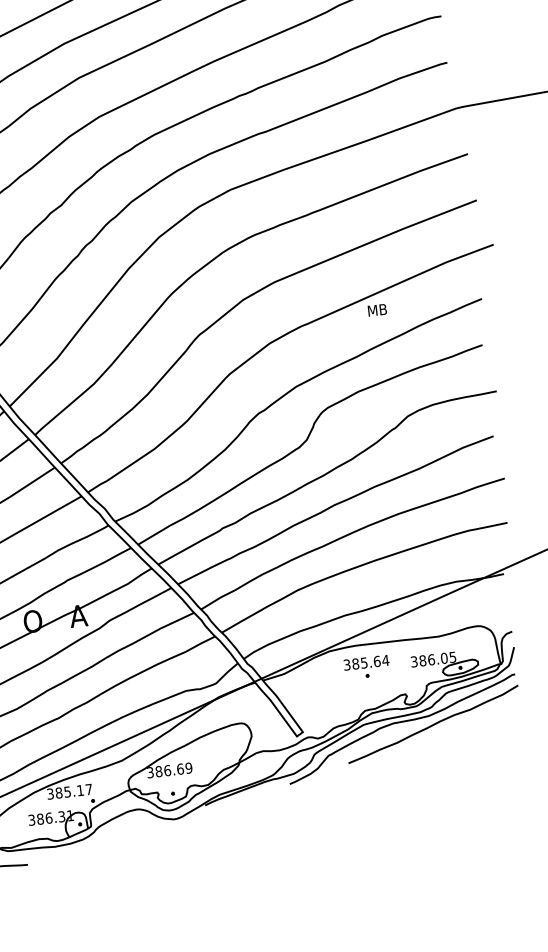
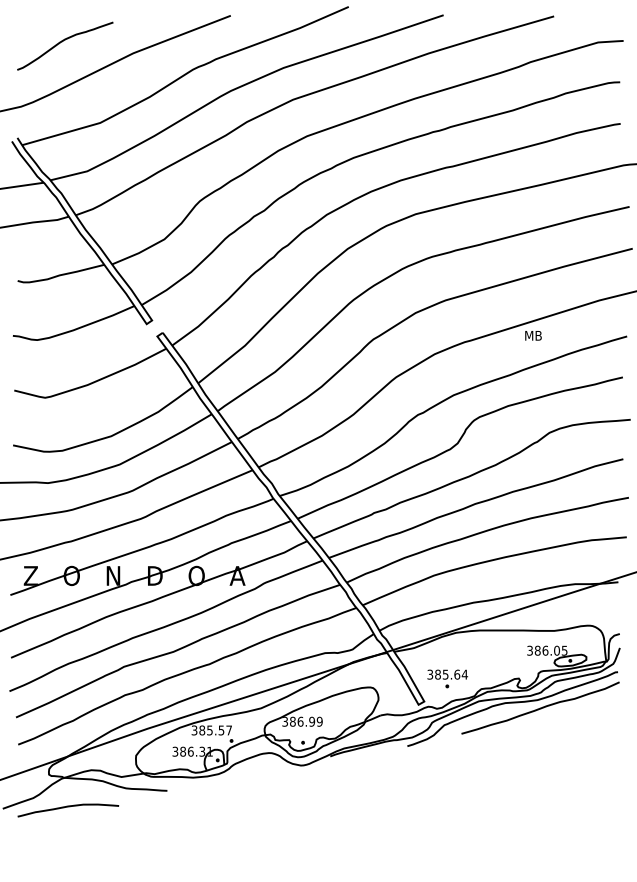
part: (366, 667) -> (447, 678), moved
text: (180, 768) -> (312, 721), 386.69 -> 386.99
text: (80, 790) -> (221, 730), 385.17 -> 385.57

